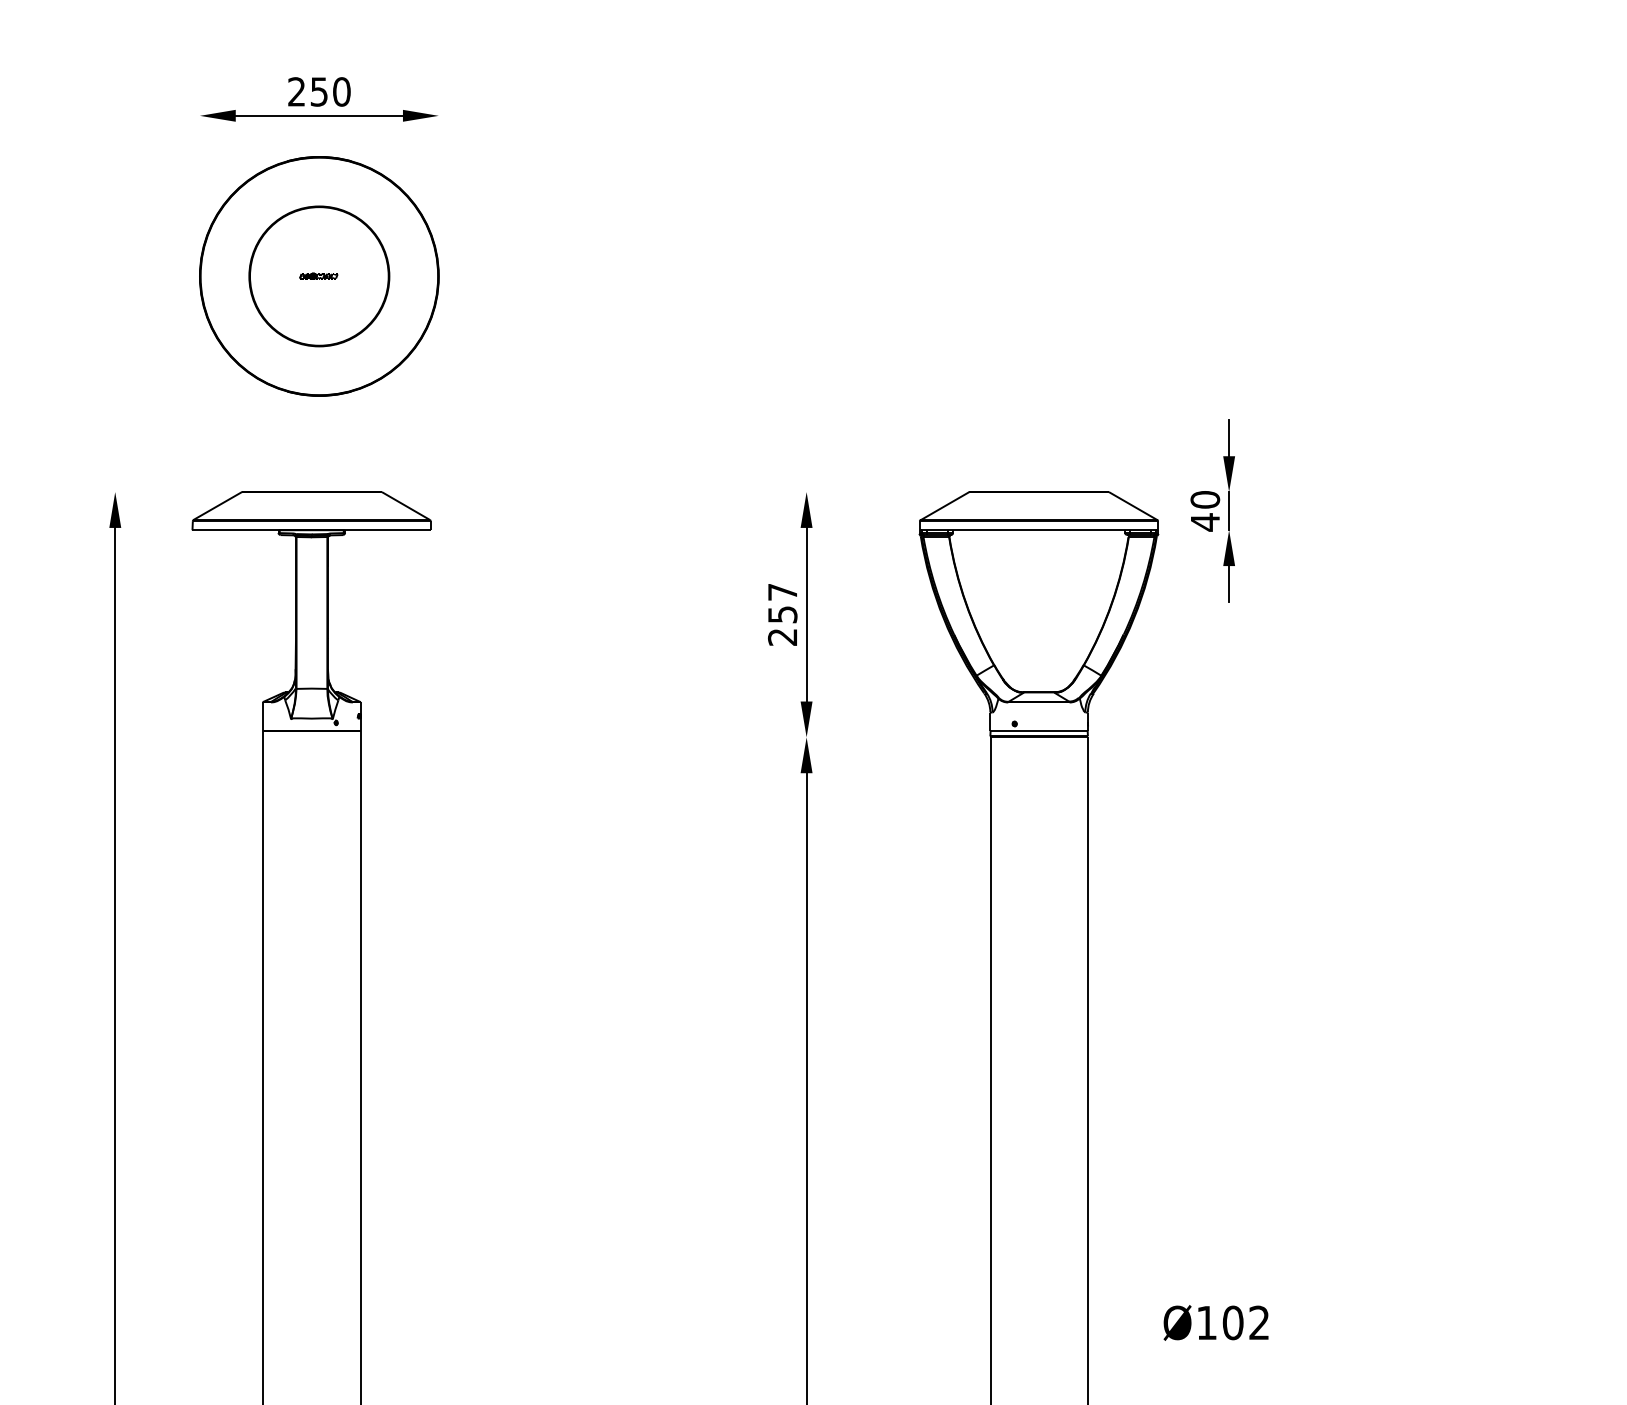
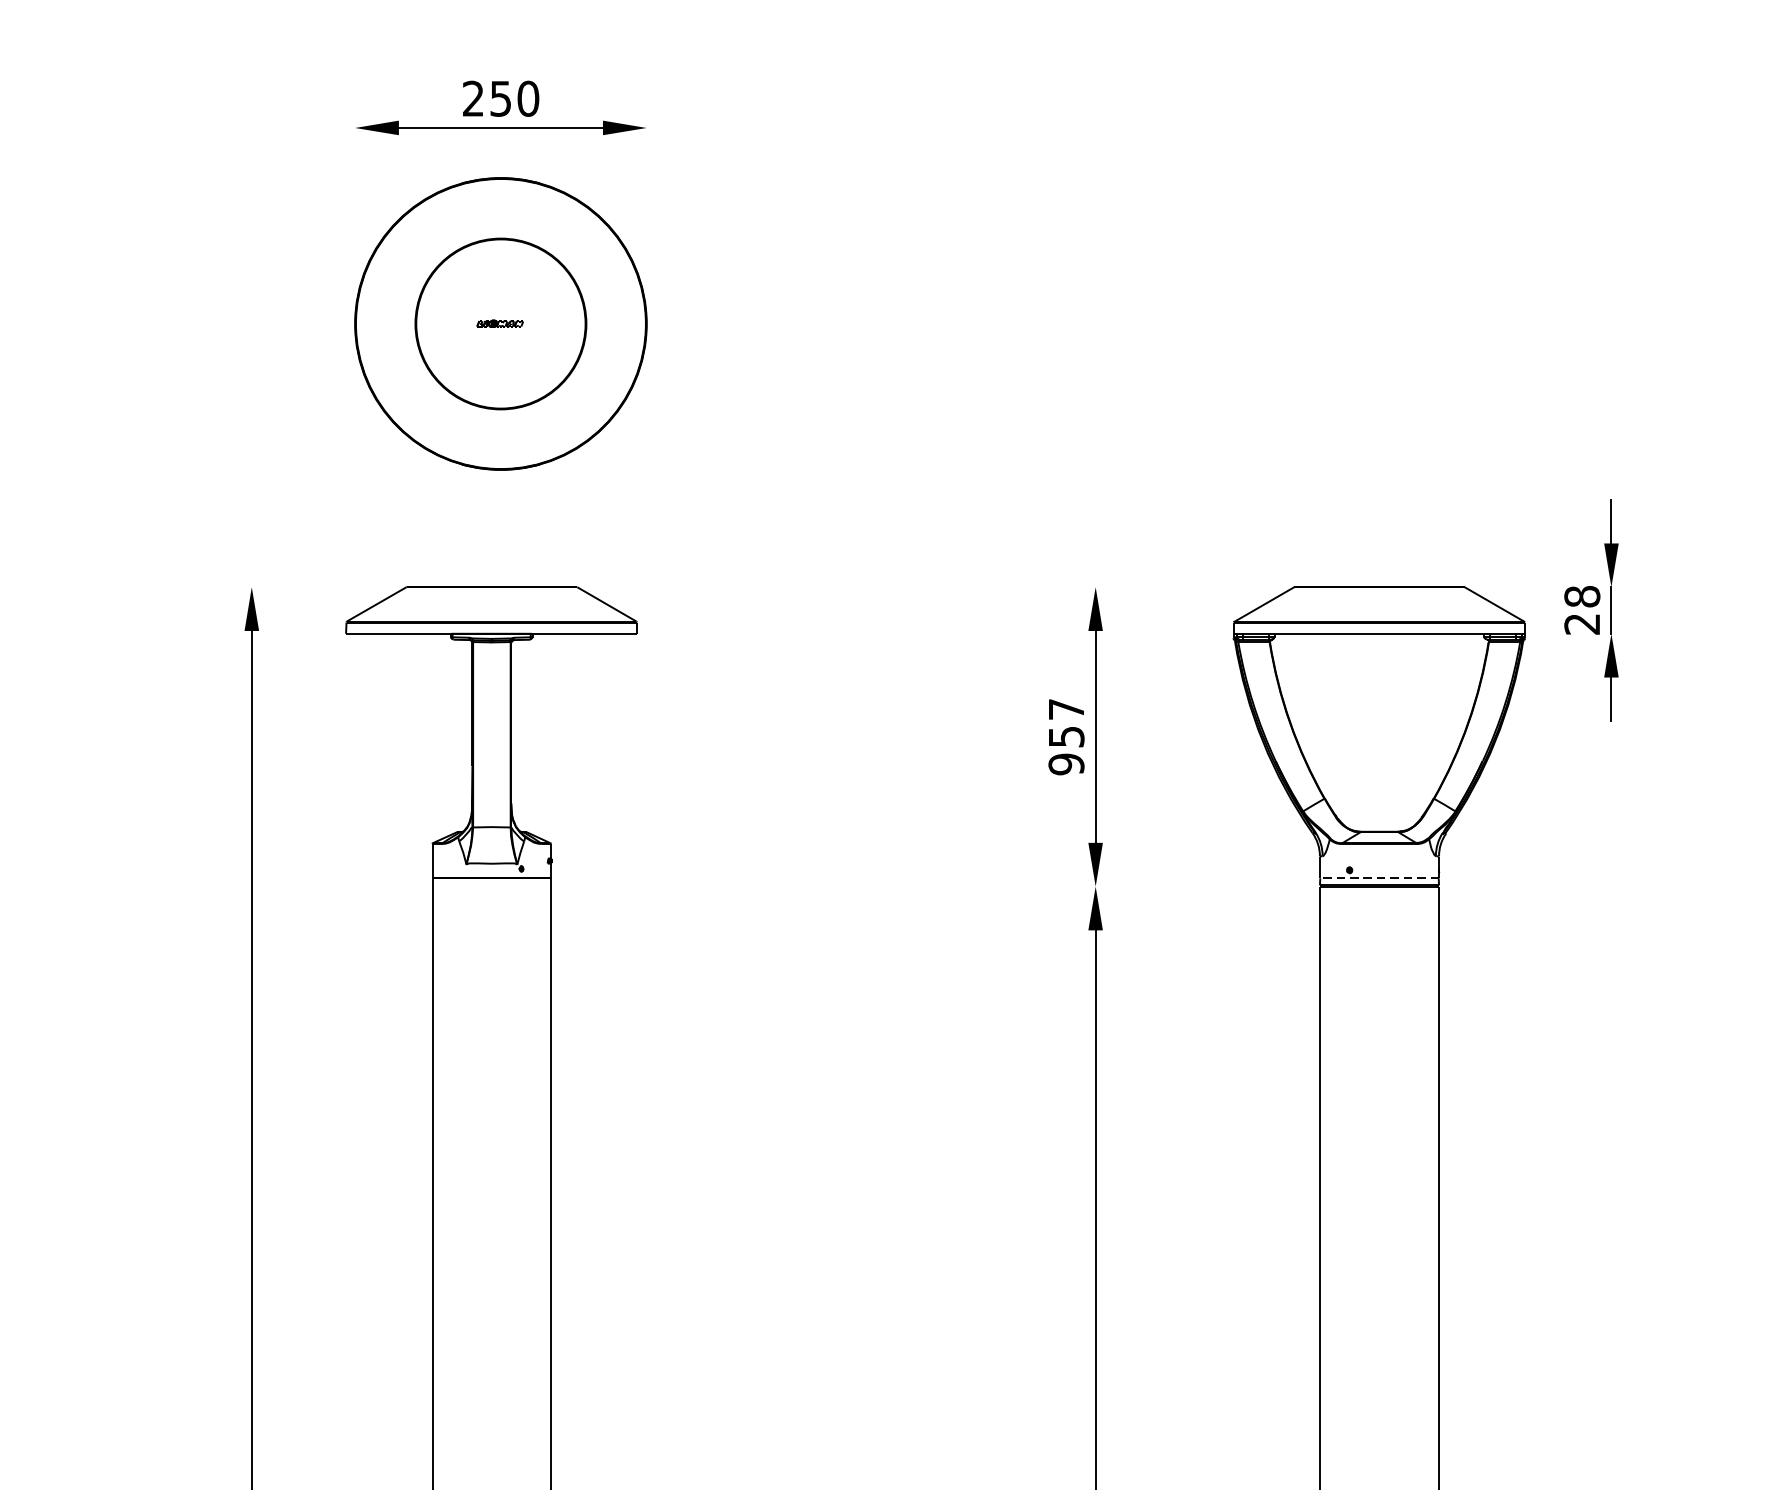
text: (1204, 511) -> (1581, 610), 40 -> 28
text: (782, 637) -> (1066, 764), 257 -> 957
line: (1039, 730) -> (1379, 878), solid -> dashed

